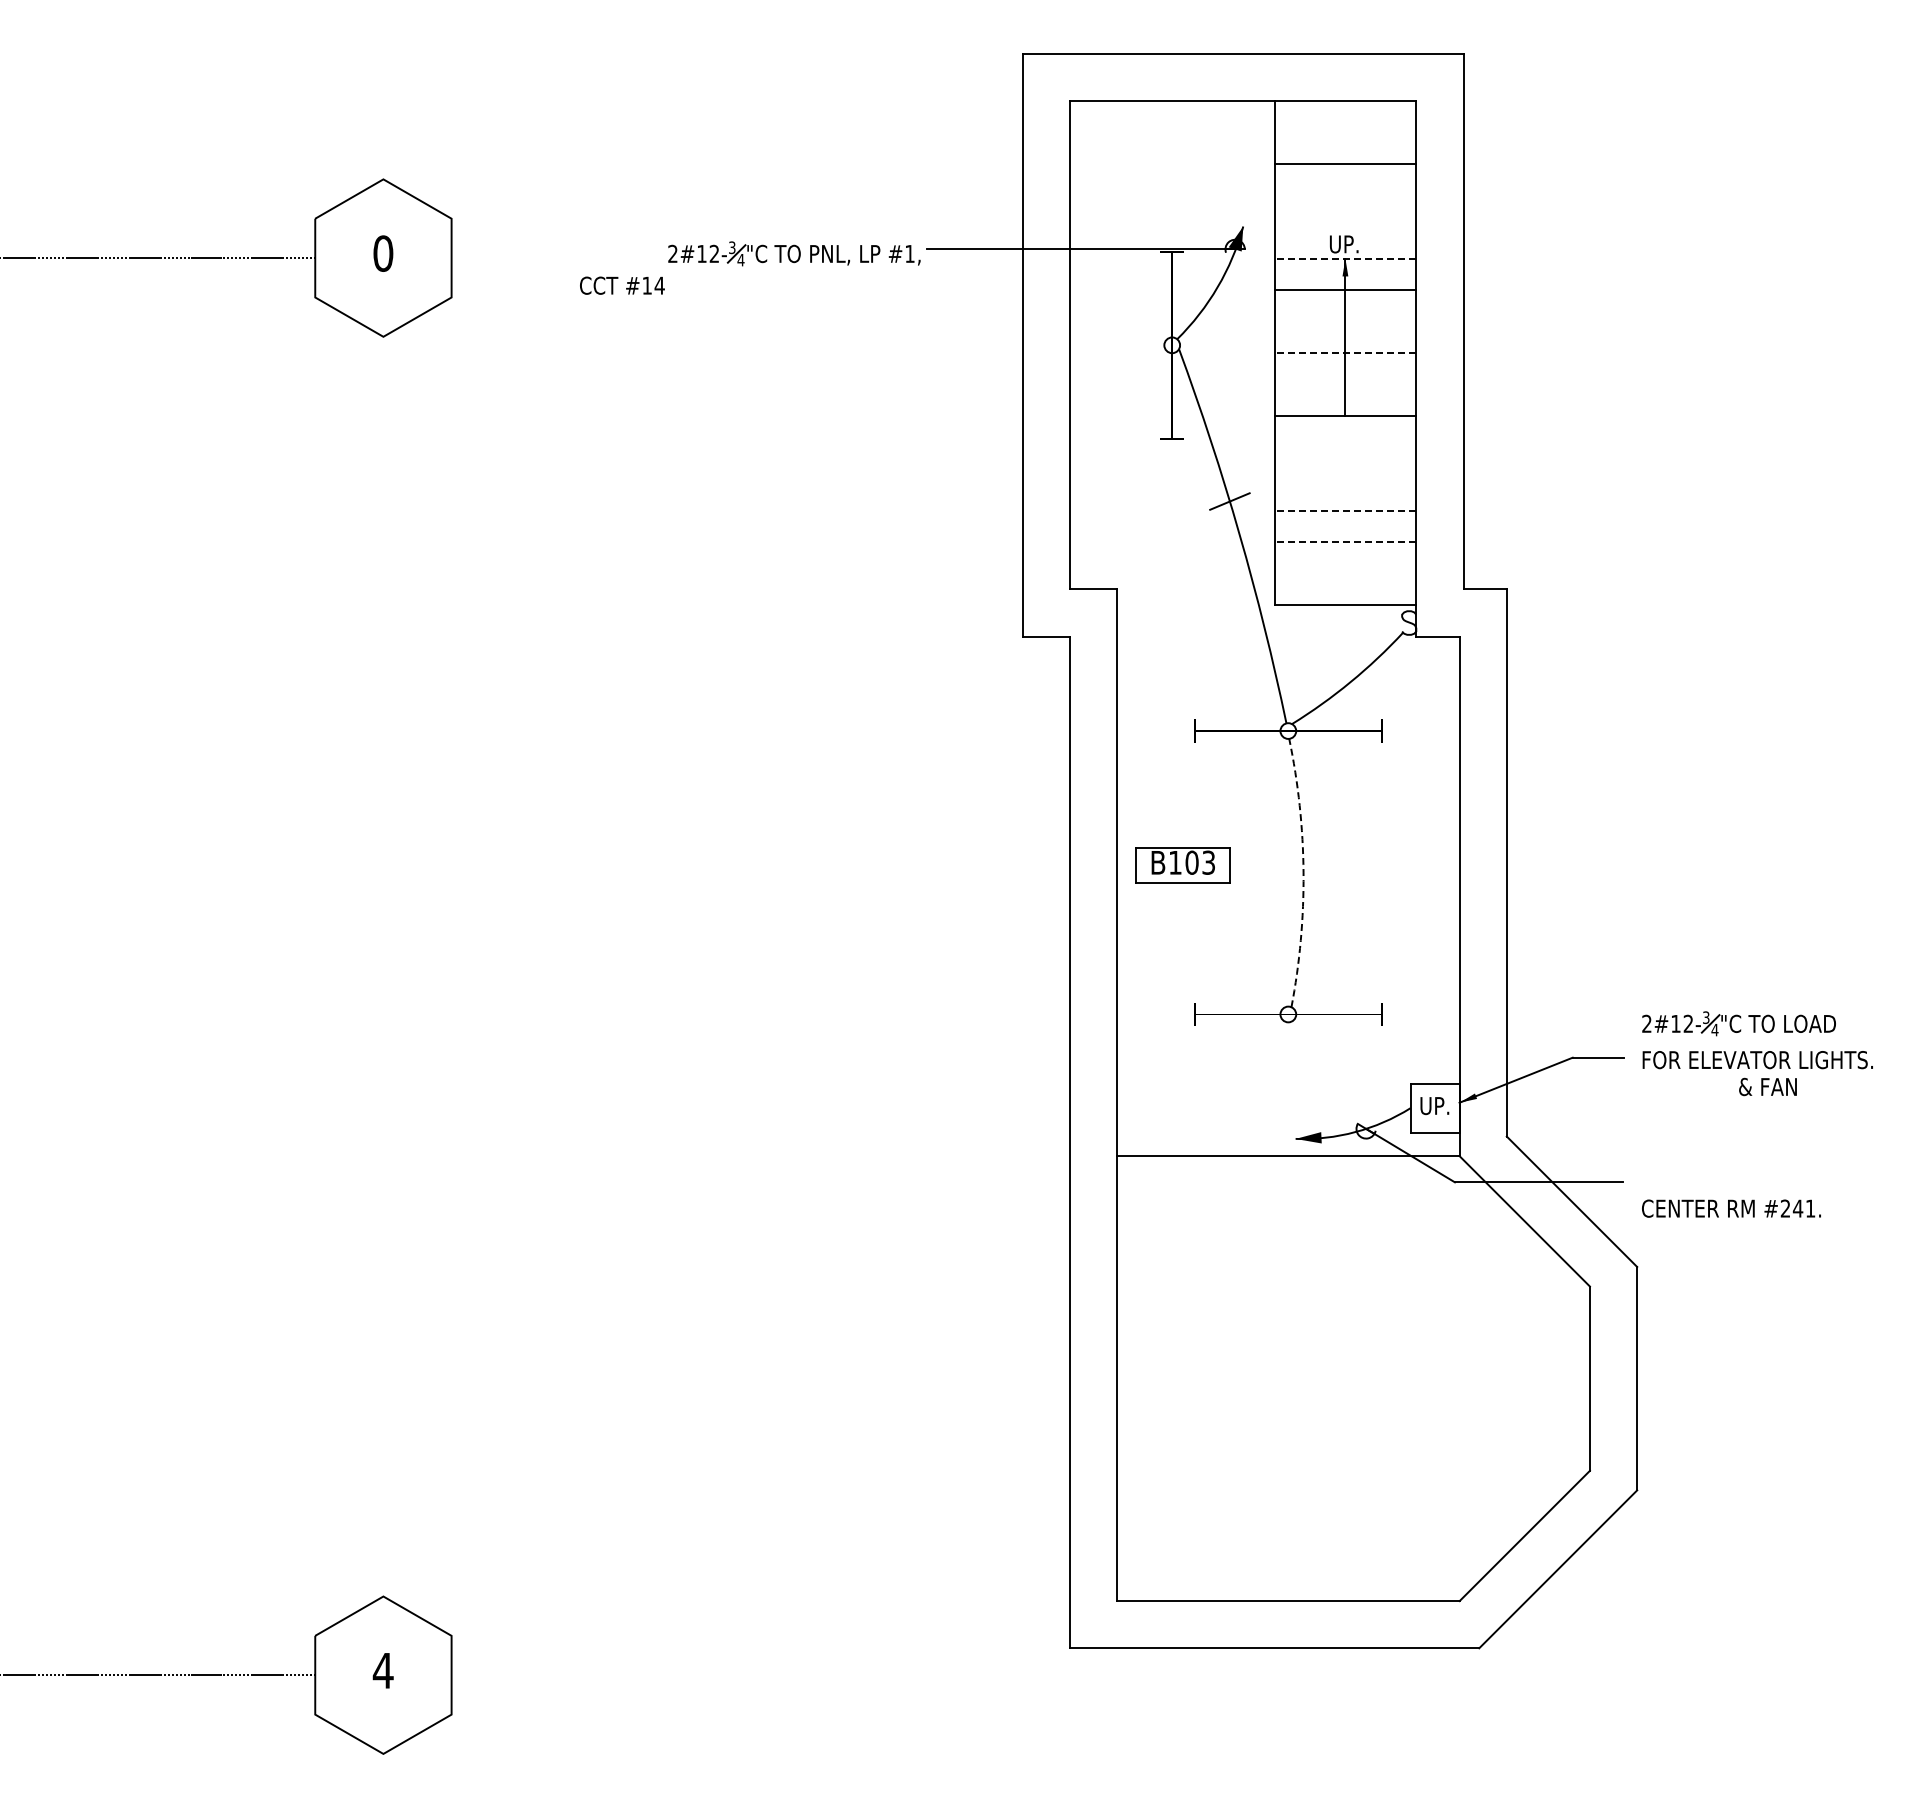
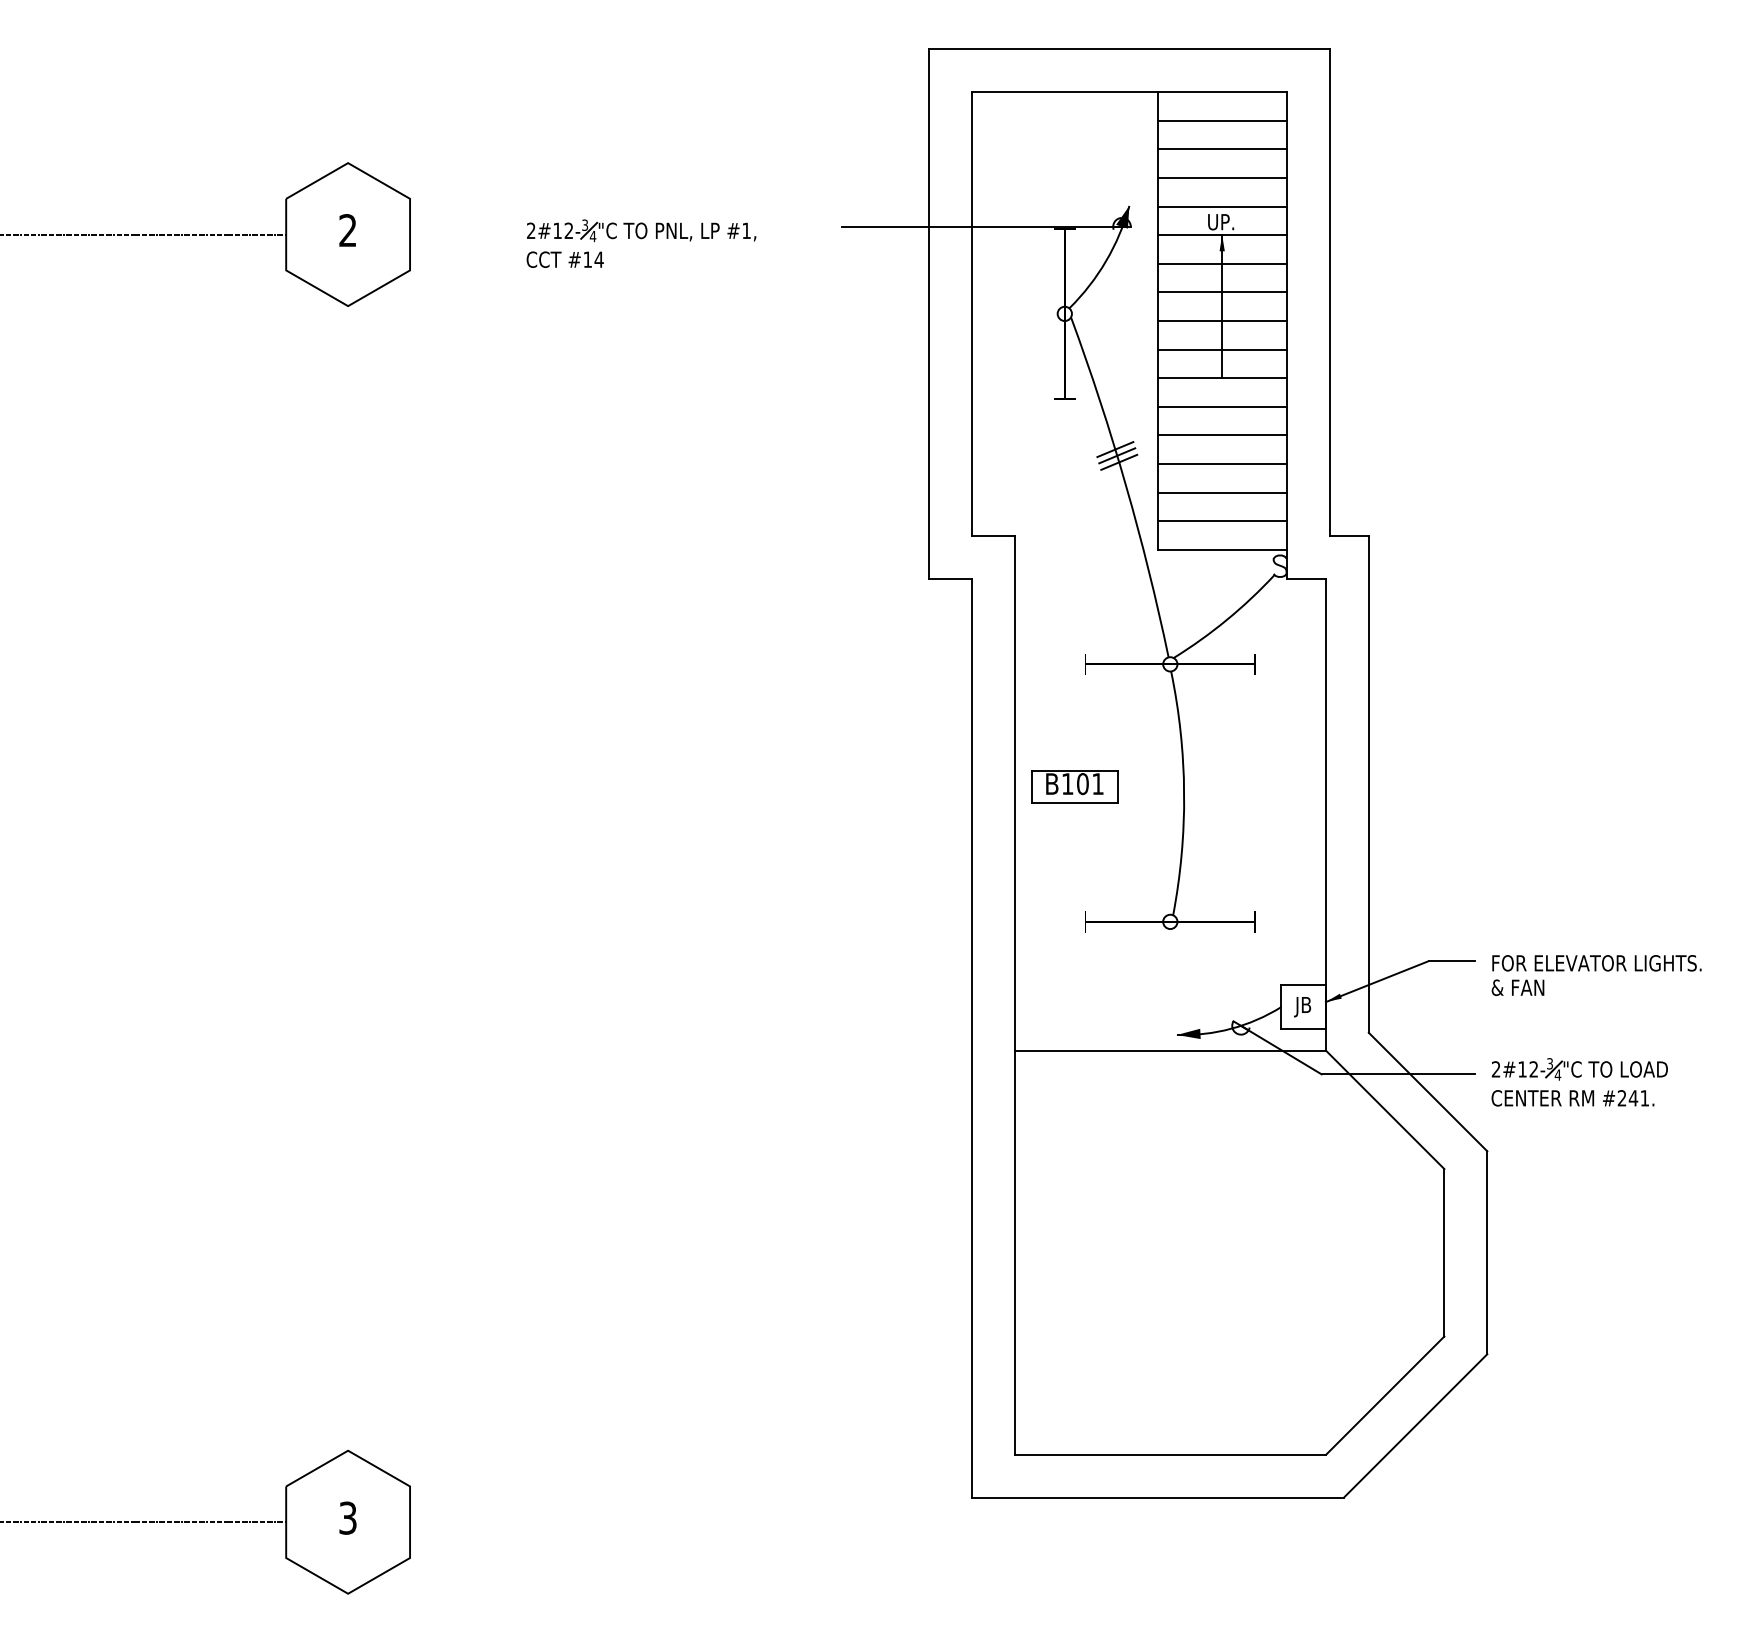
line: (1345, 132) -> (1222, 120), added
line: (1345, 195) -> (1222, 177), added
line: (1345, 227) -> (1222, 206), added
text: (383, 253) -> (348, 230), 0 -> 2
part: (794, 253) -> (641, 230), moved
line: (1345, 258) -> (1222, 234), dashed -> solid
line: (1345, 321) -> (1222, 292), added
line: (1345, 353) -> (1222, 321), dashed -> solid
line: (1345, 384) -> (1222, 349), added
line: (1345, 447) -> (1222, 406), added
line: (1345, 479) -> (1222, 435), added
line: (1227, 494) -> (1115, 449), added
line: (1231, 508) -> (1118, 462), added
line: (1345, 510) -> (1222, 463), dashed -> solid
line: (1345, 542) -> (1222, 493), dashed -> solid
line: (1345, 573) -> (1222, 521), added
text: (1208, 862) -> (1097, 783), B103 -> B101
arc: (1303, 872) -> (1184, 792), dashed -> solid
part: (1738, 1023) -> (1579, 1069), moved
text: (1767, 1086) -> (1517, 987), moved
text: (1434, 1108) -> (1303, 1007), UP. -> JB
text: (382, 1670) -> (347, 1517), 4 -> 3

